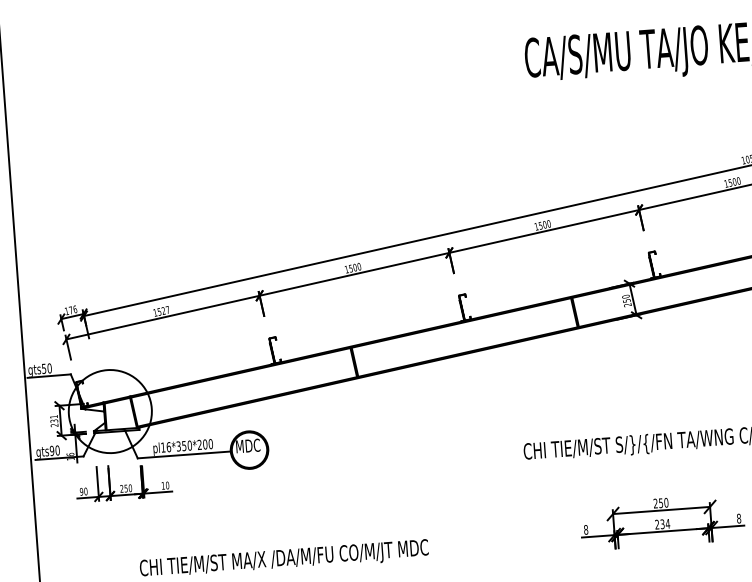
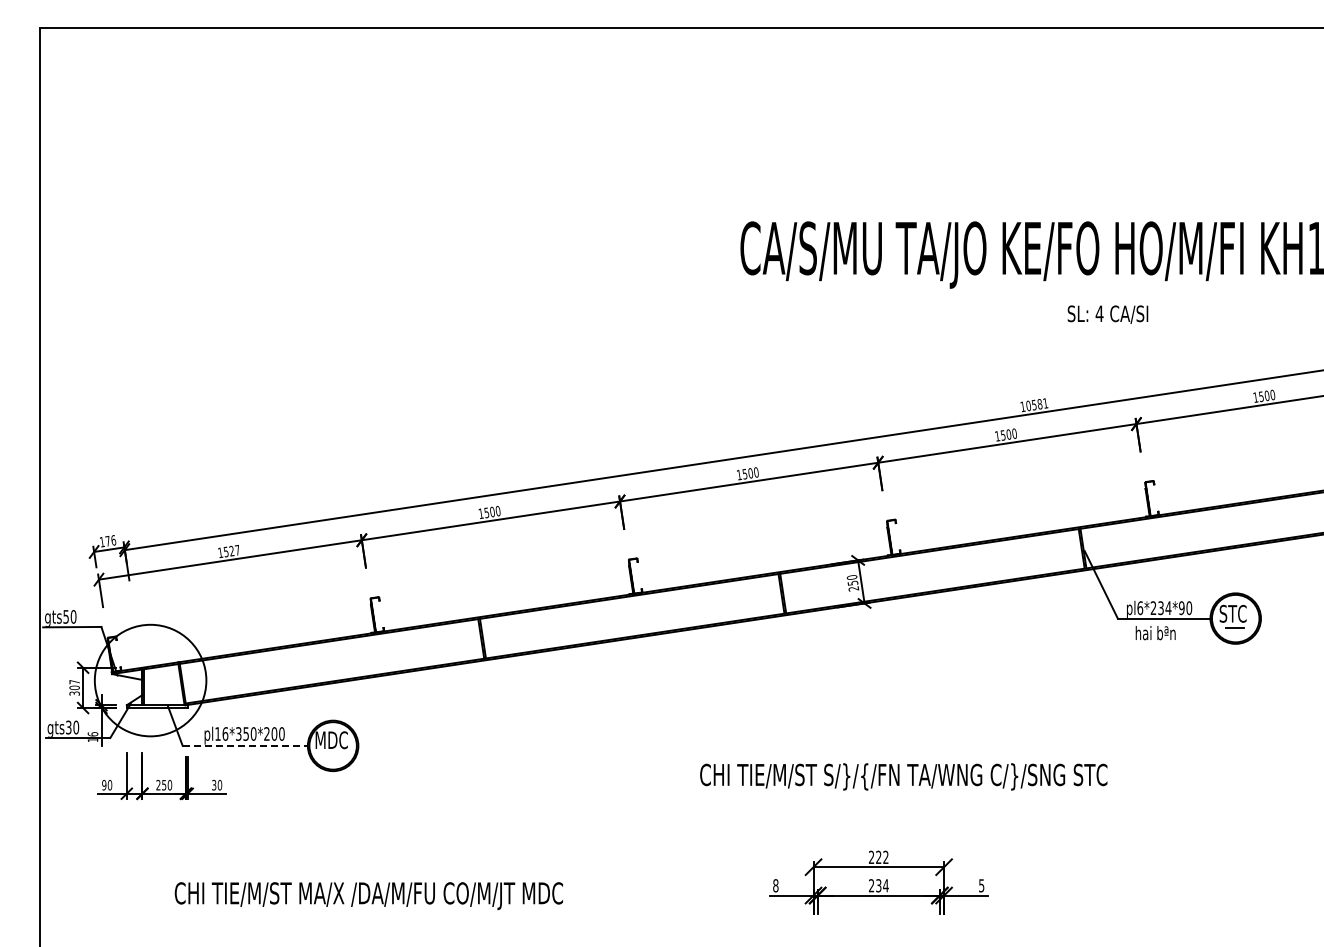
text: (54, 420) -> (74, 687), 231 -> 307
text: (51, 450) -> (68, 727), gts90 -> gts30
line: (184, 454) -> (245, 745), solid -> dashed
text: (163, 485) -> (214, 784), 10 -> 30
text: (663, 503) -> (882, 857), 250 -> 222
text: (738, 518) -> (981, 885), 8 -> 5

